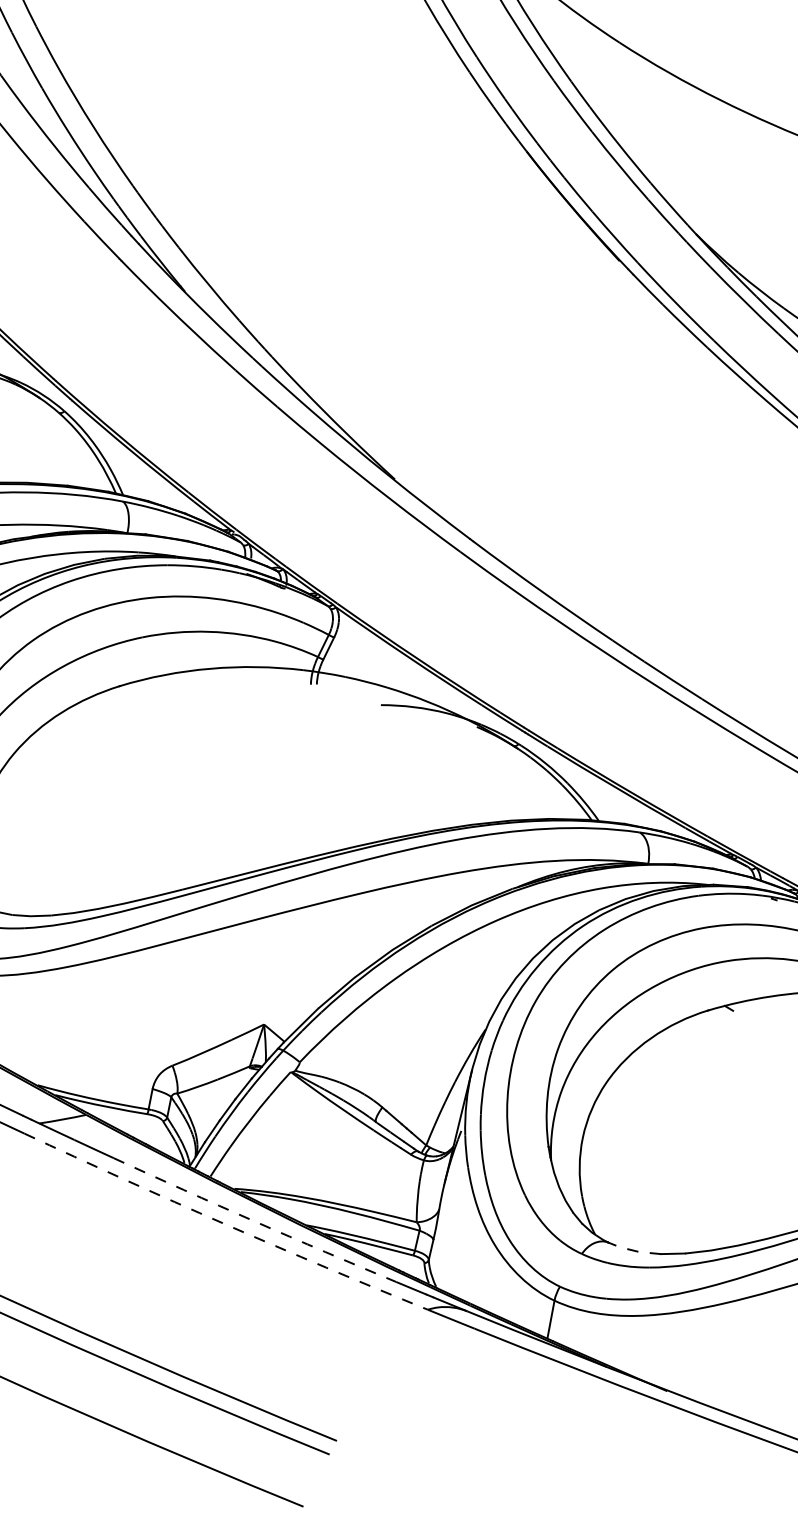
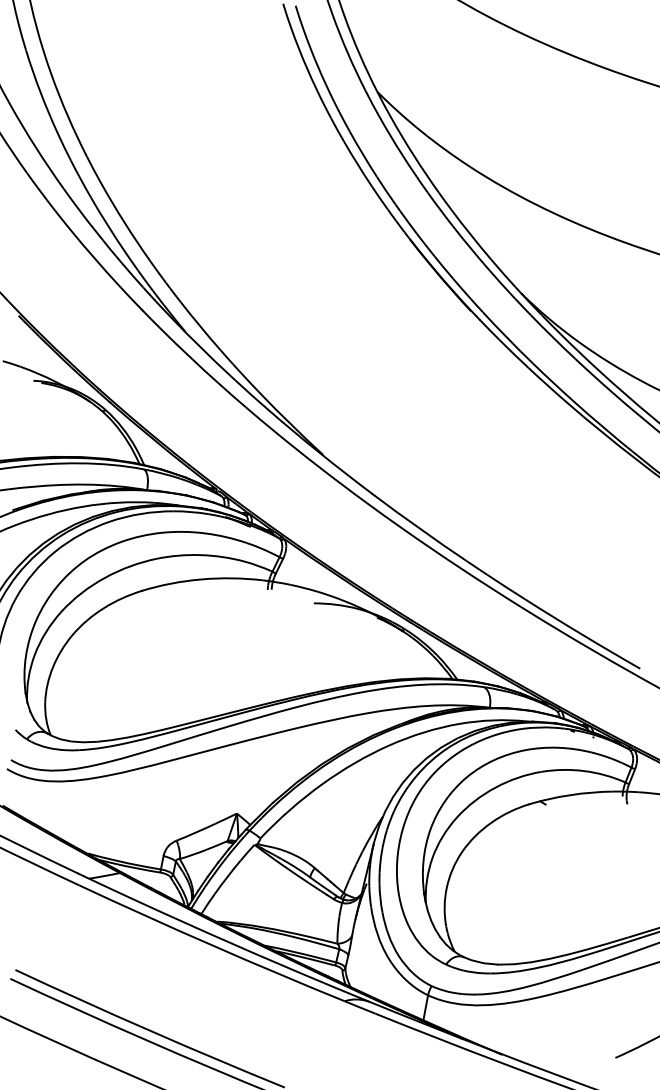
arc: (254, 1221) -> (230, 943), dashed -> solid
arc: (225, 1223) -> (211, 944), dashed -> solid
line: (634, 1250) -> (480, 962), dashed -> solid

